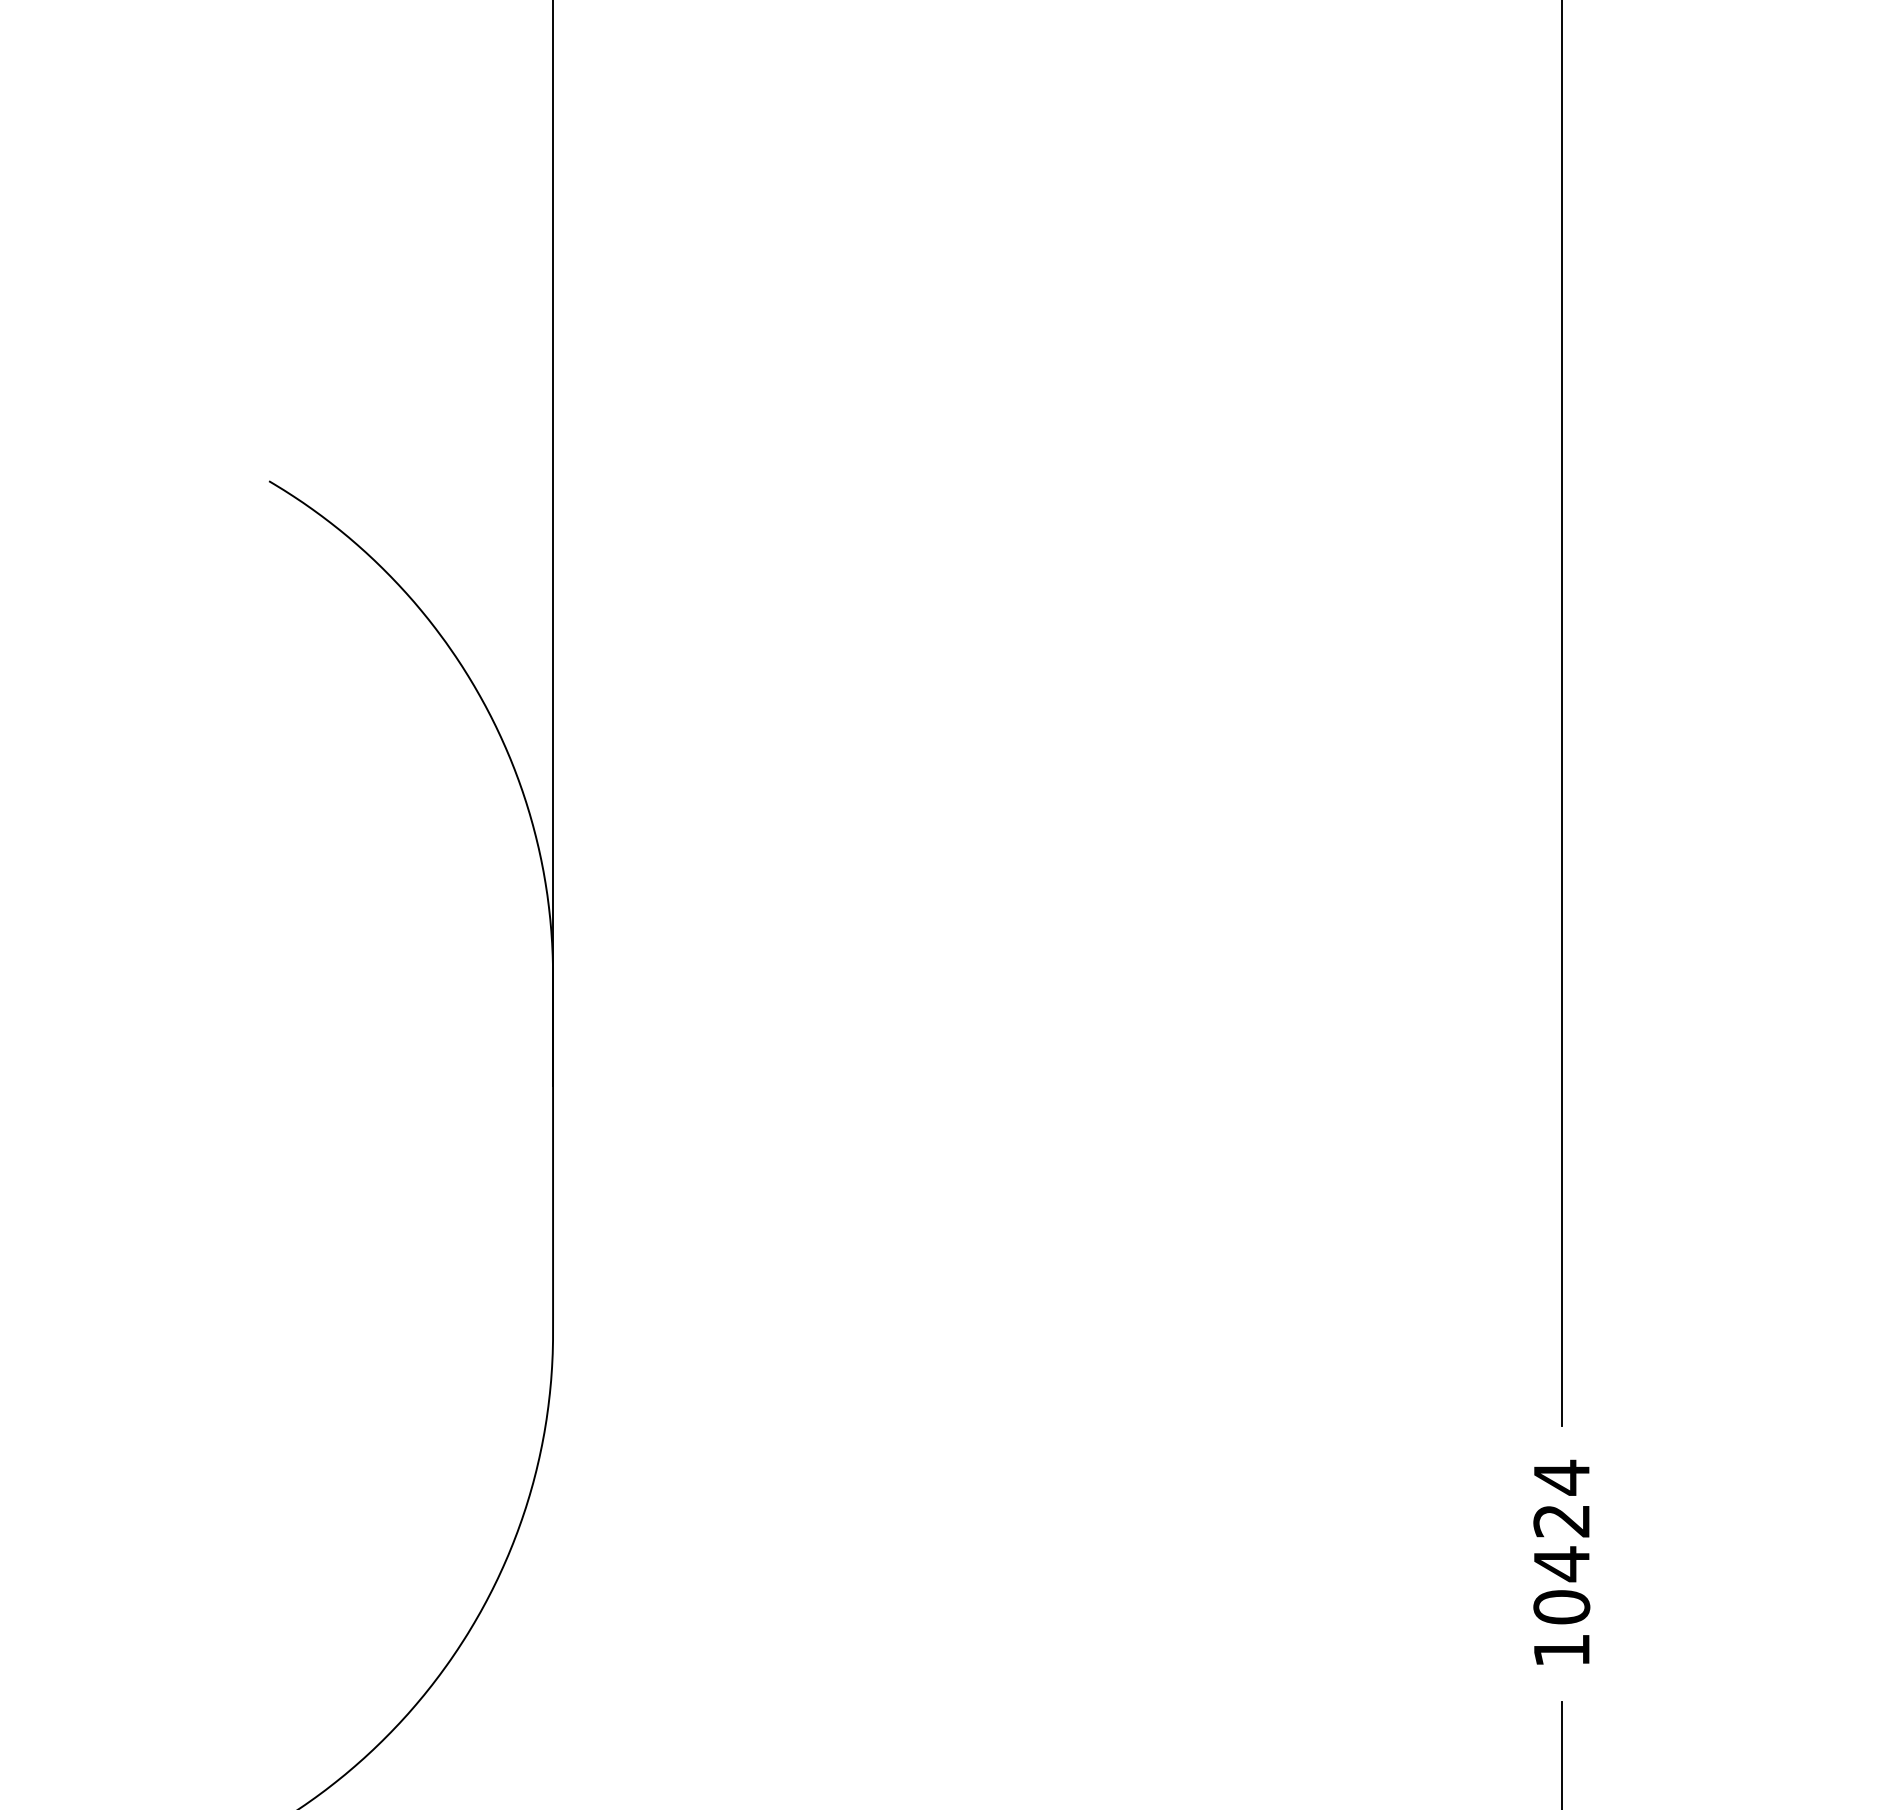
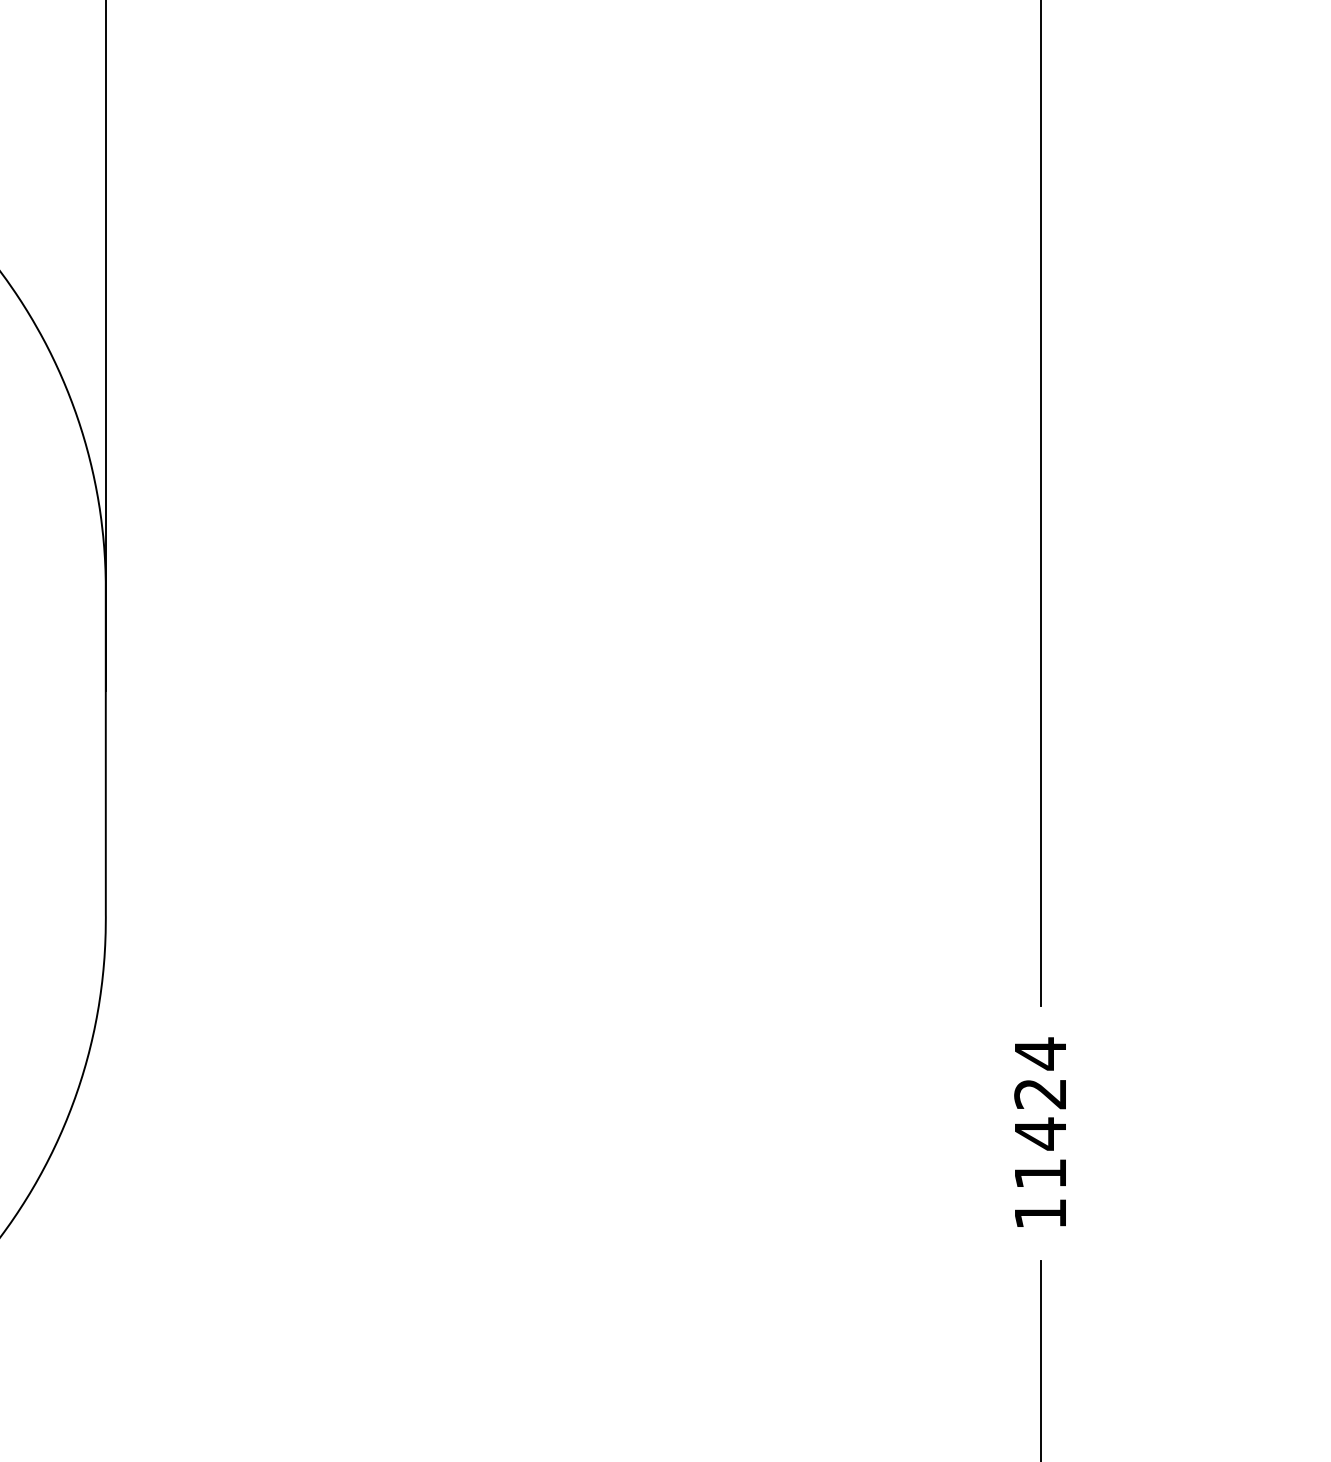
text: (1561, 1607) -> (1040, 1174), 10424 -> 11424

